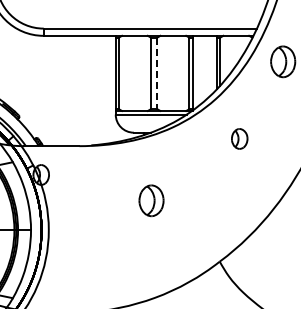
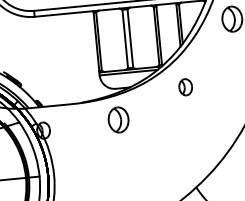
line: (157, 73) -> (130, 38), dashed -> solid
part: (239, 138) -> (185, 86), moved
part: (151, 200) -> (118, 119), moved

